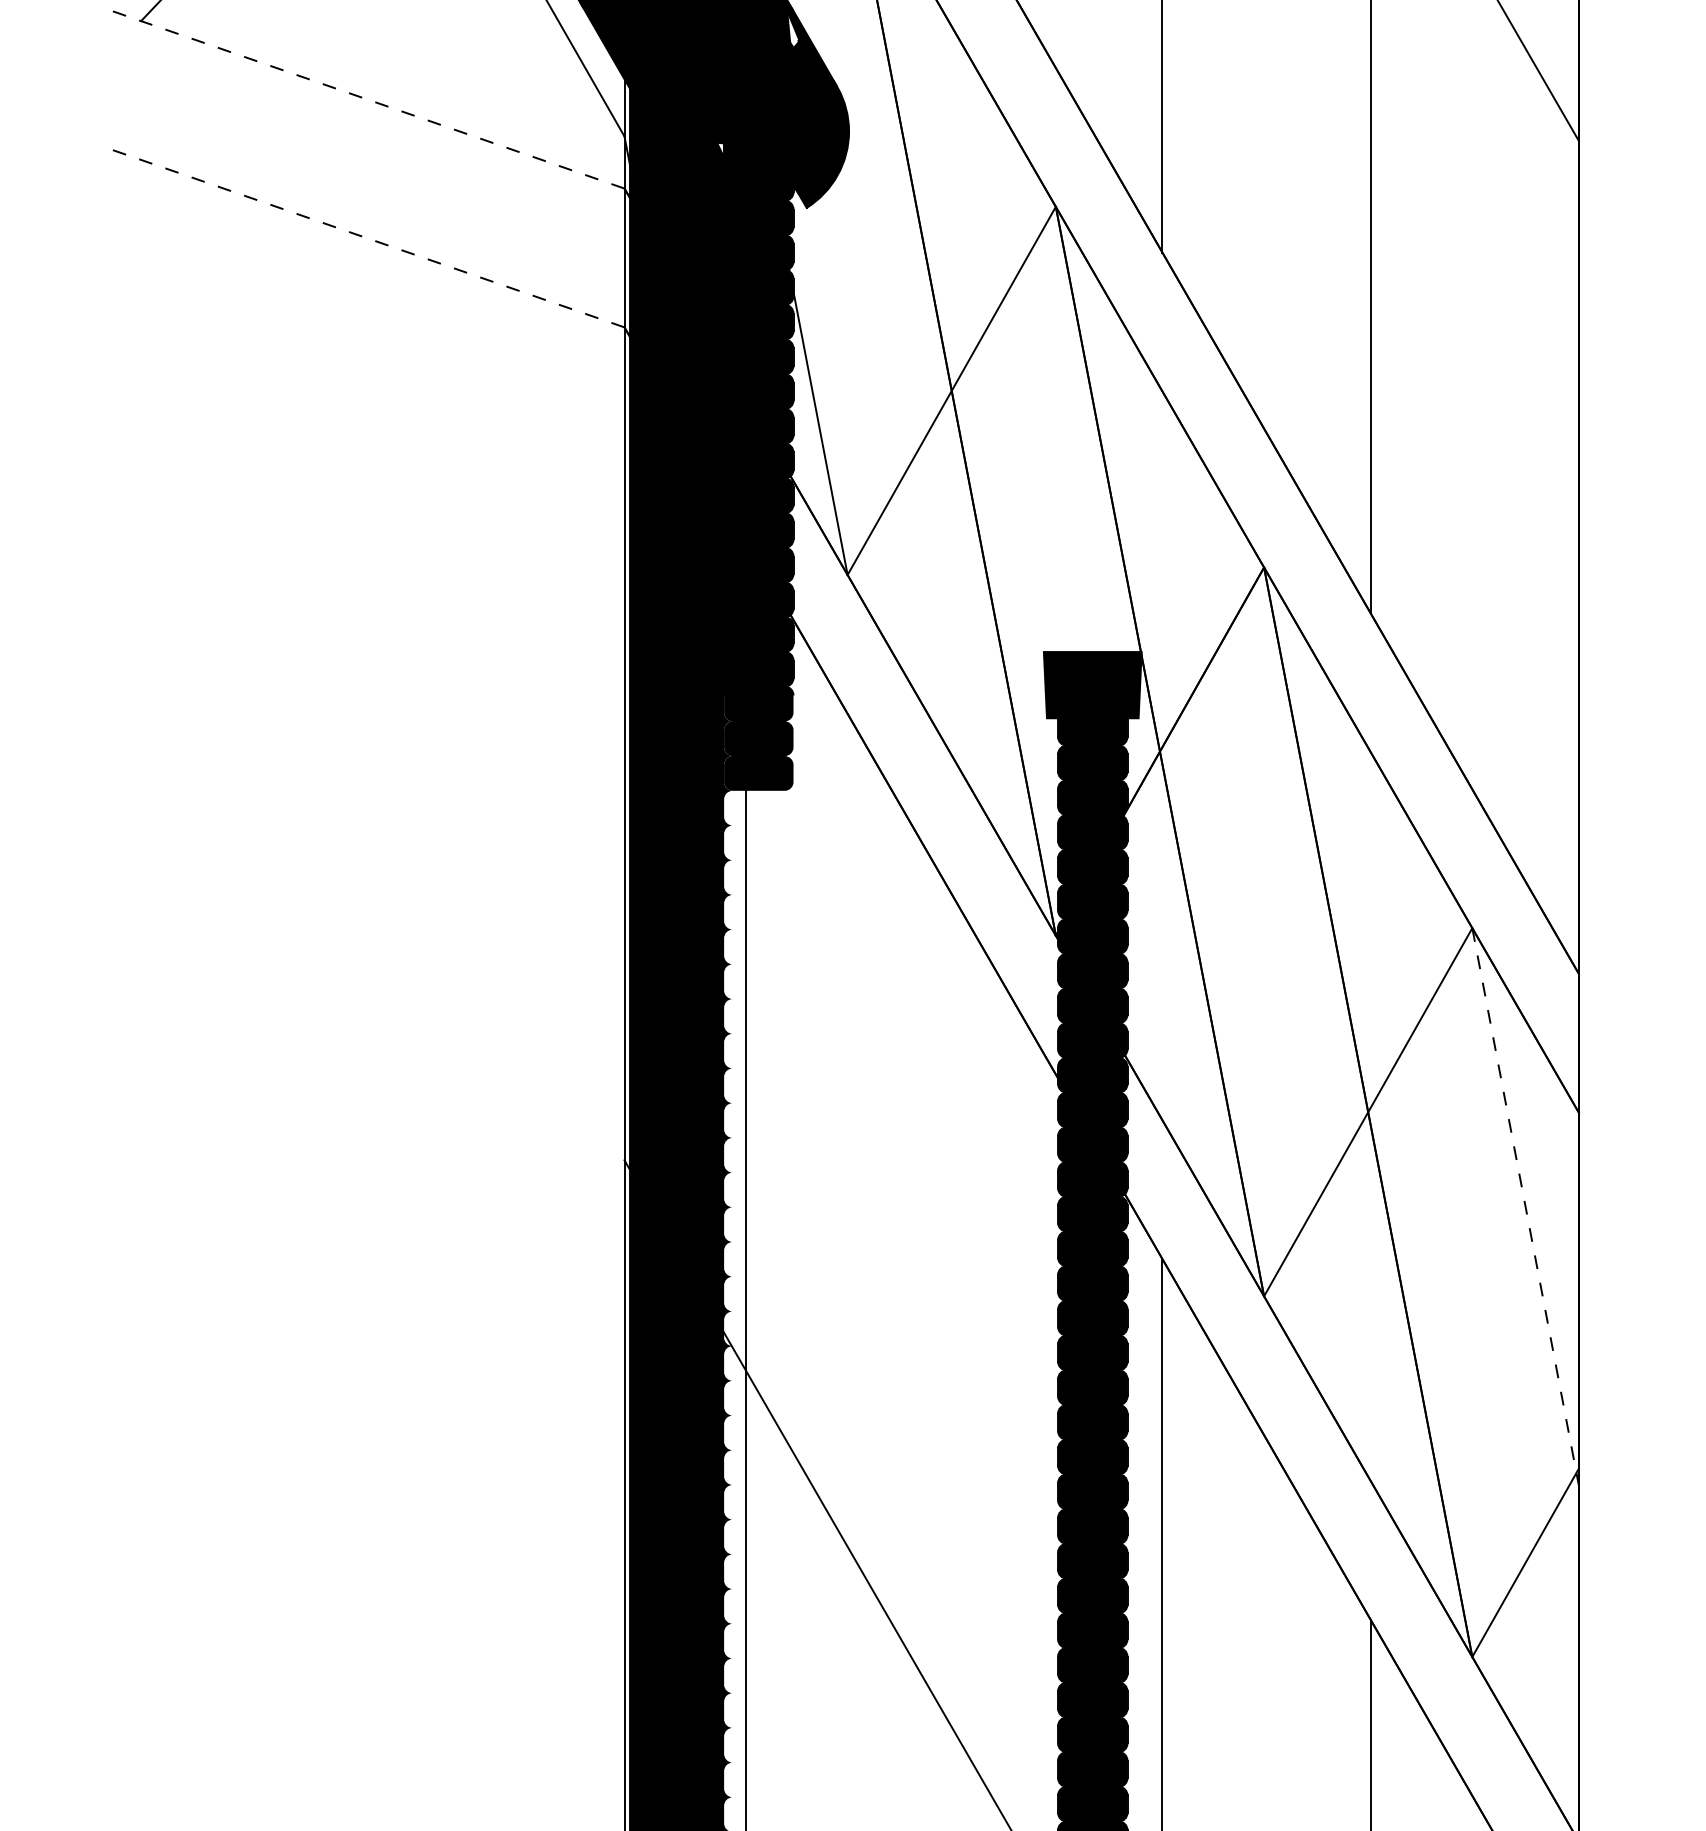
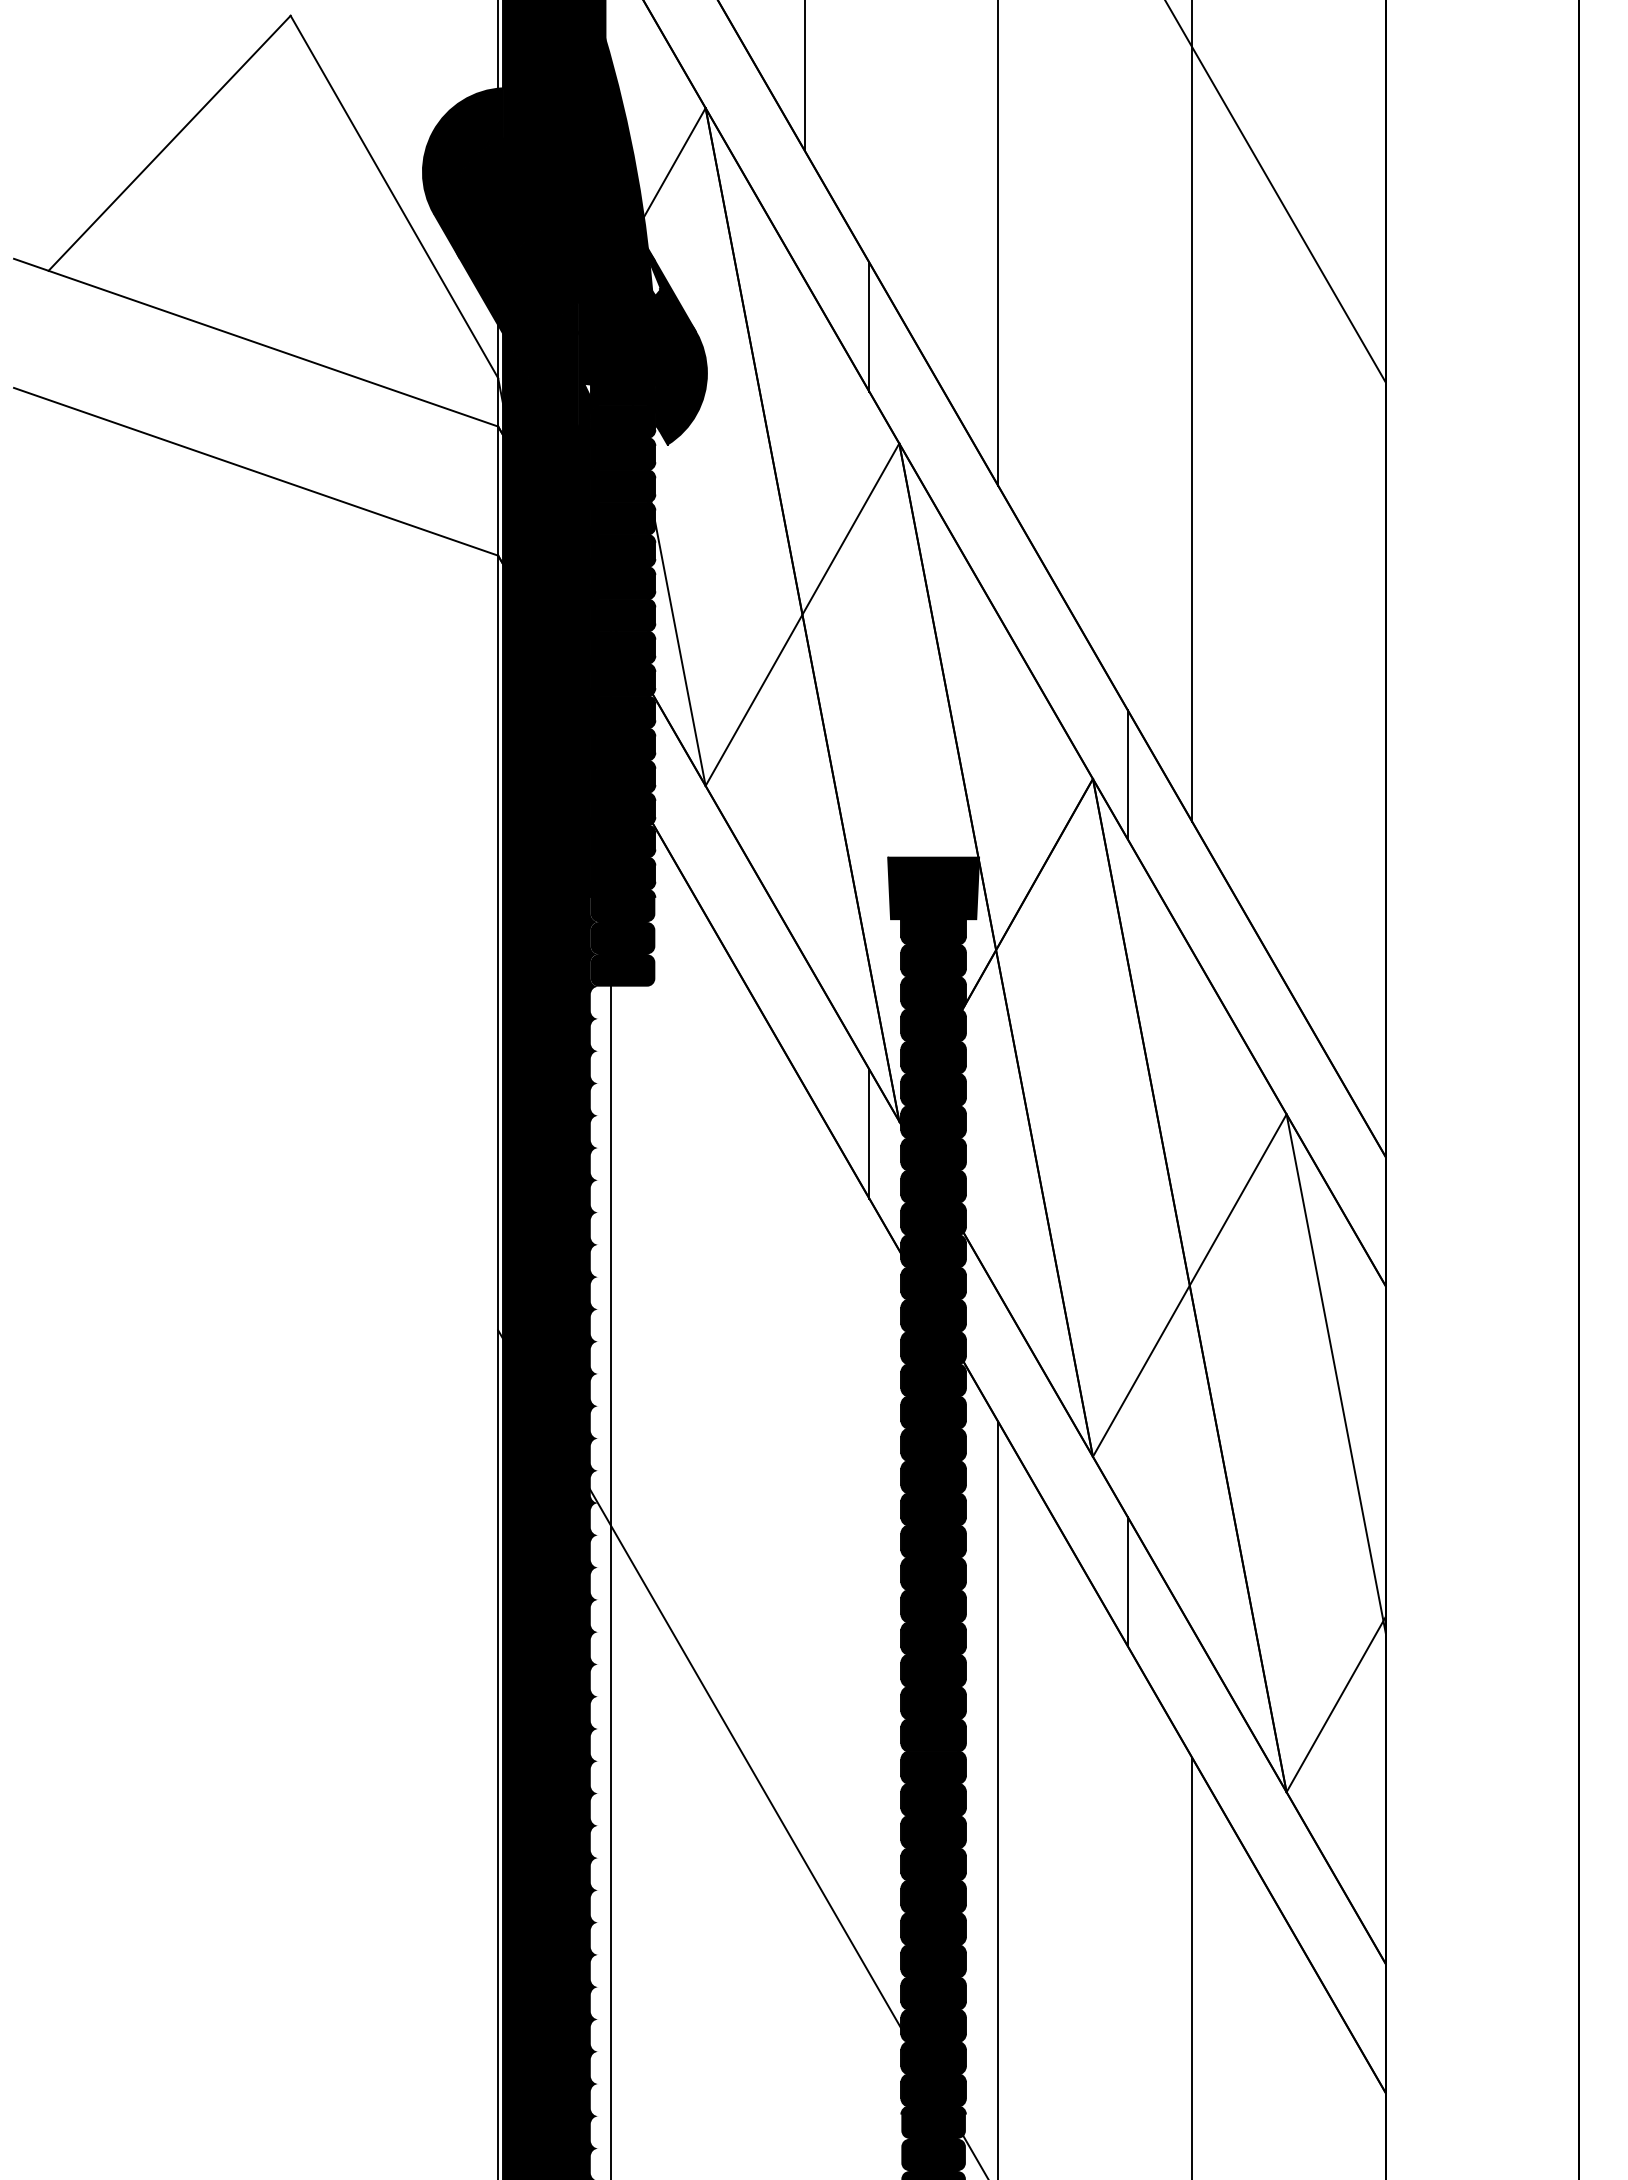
line: (1023, 80) -> (869, 326), added
line: (363, 98) -> (255, 342), dashed -> solid
line: (363, 236) -> (255, 471), dashed -> solid
line: (1301, 561) -> (1127, 773), added
line: (1023, 948) -> (869, 1133), added
line: (1525, 1207) -> (1336, 1374), dashed -> solid
line: (1301, 1429) -> (1127, 1580), added

